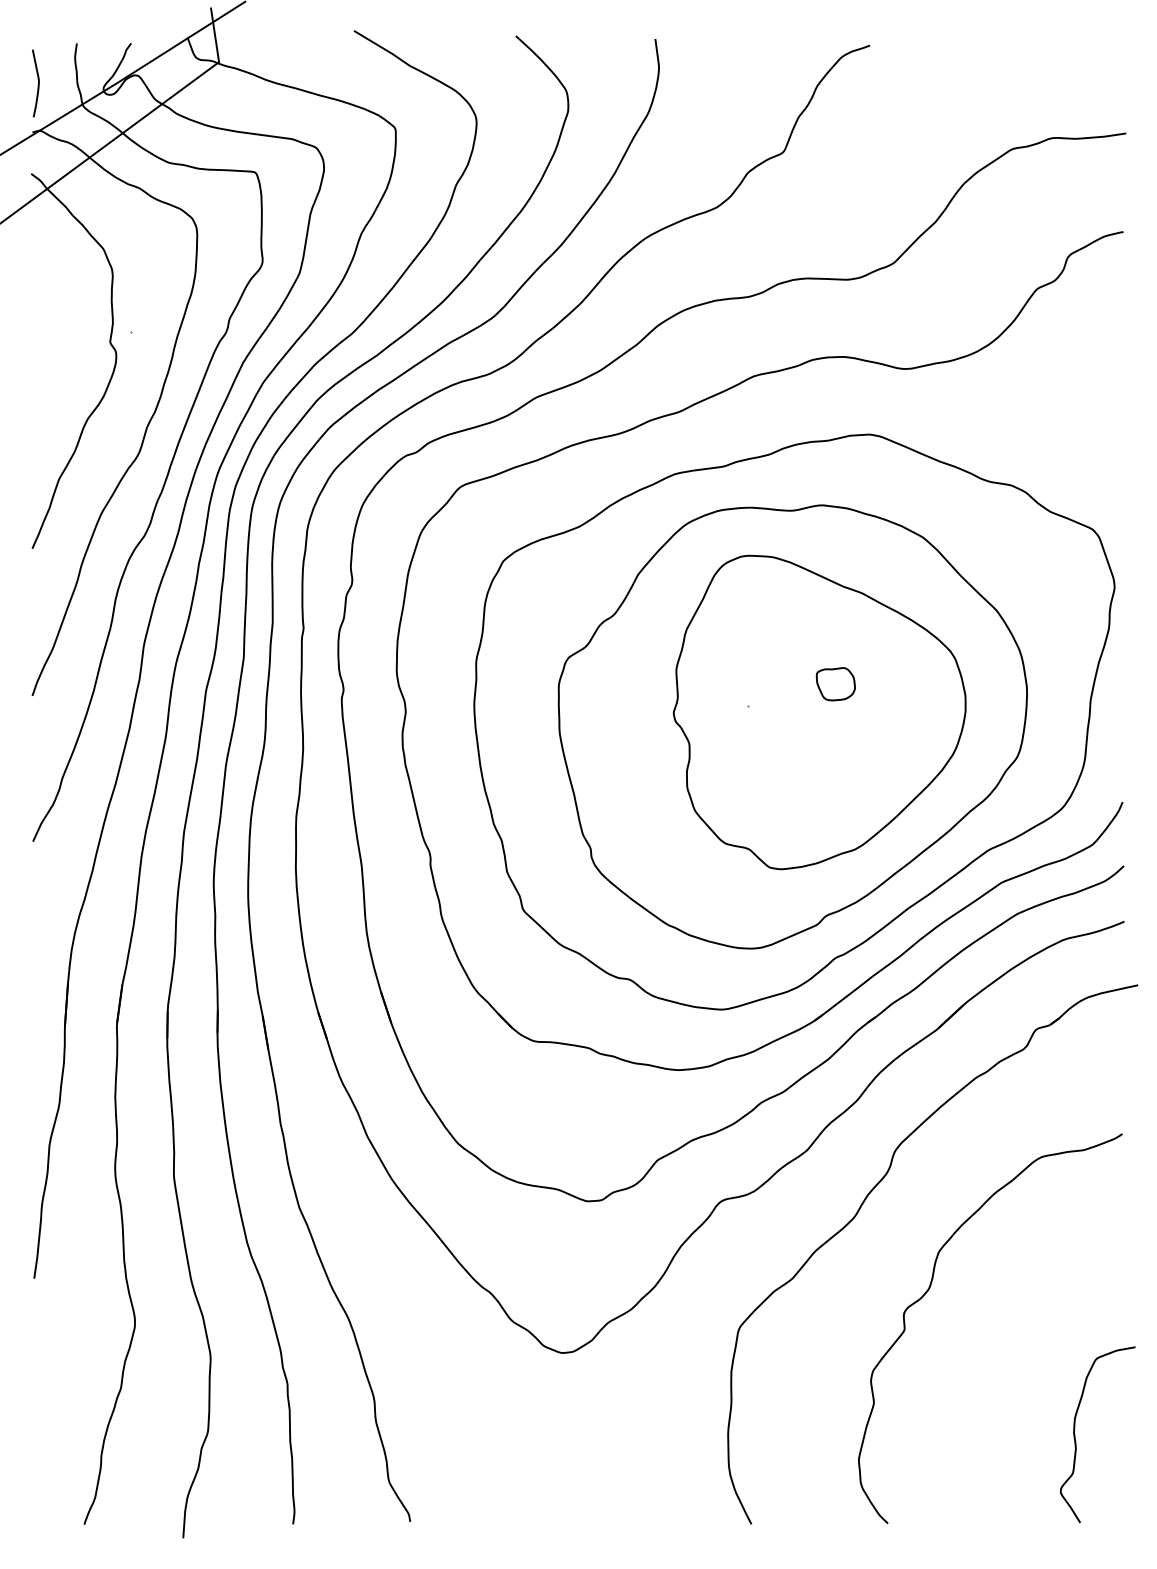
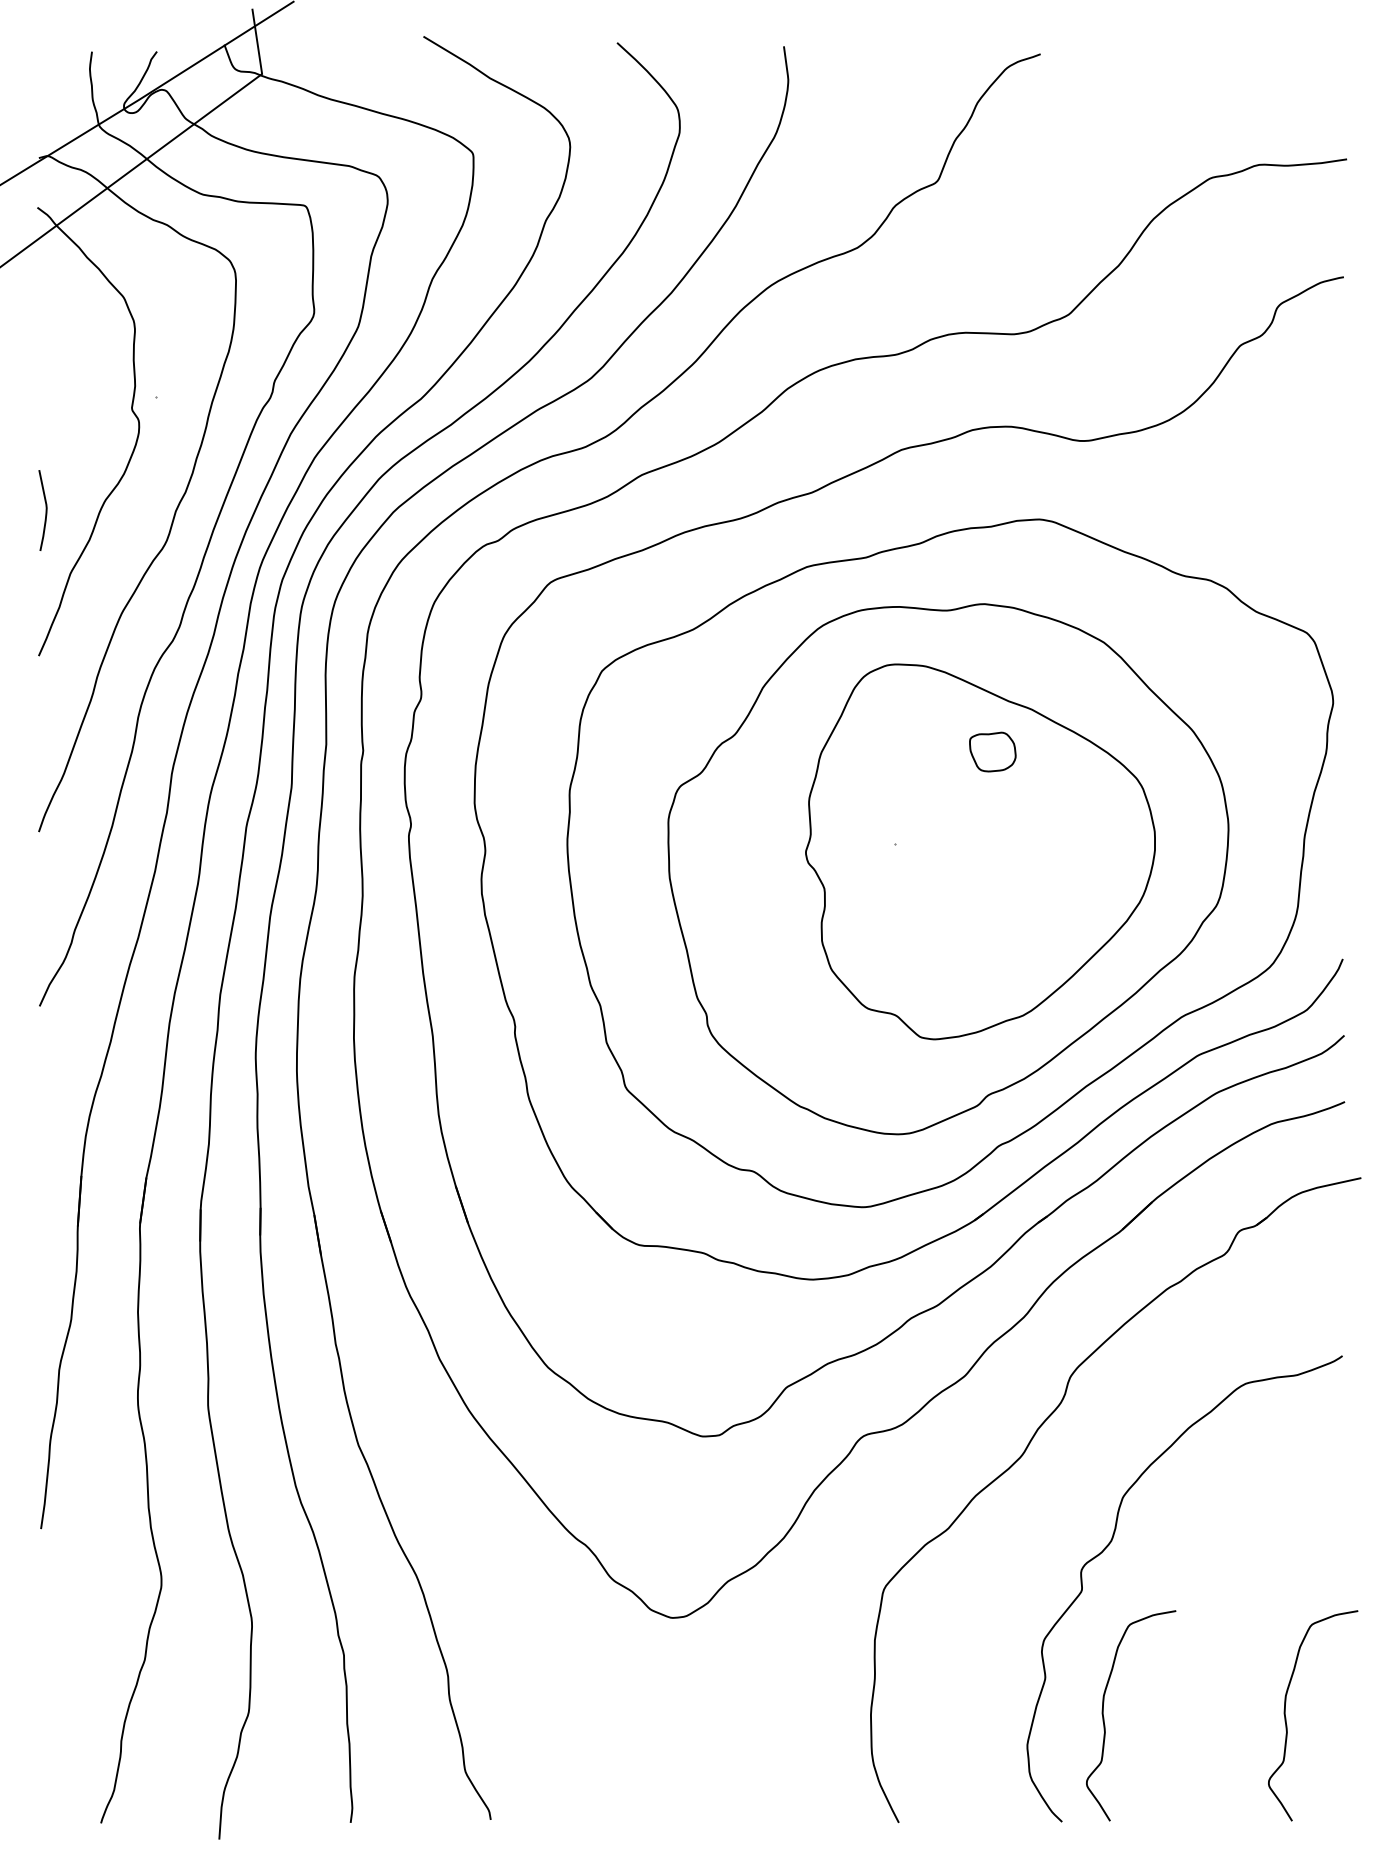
curve: (37, 83) -> (45, 510), moved
part: (835, 683) -> (992, 751), moved
curve: (923, 1436) -> (1104, 1717), added

